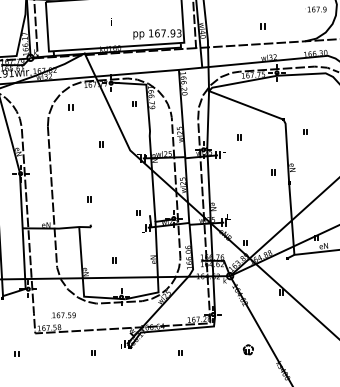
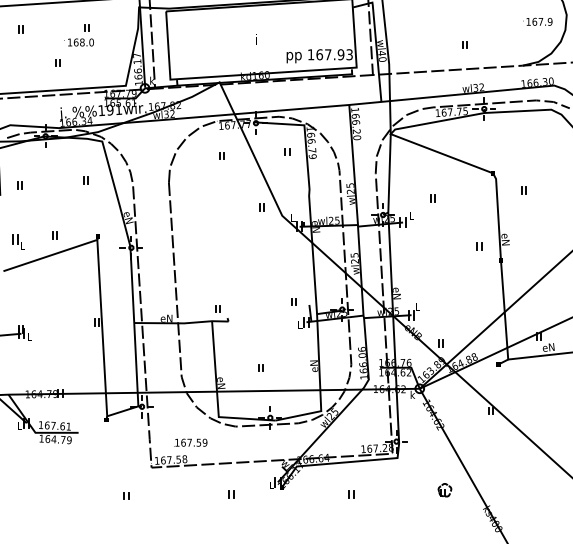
part: (70, 106) -> (221, 155), moved
part: (101, 144) -> (261, 207), moved
part: (88, 198) -> (217, 308), moved

